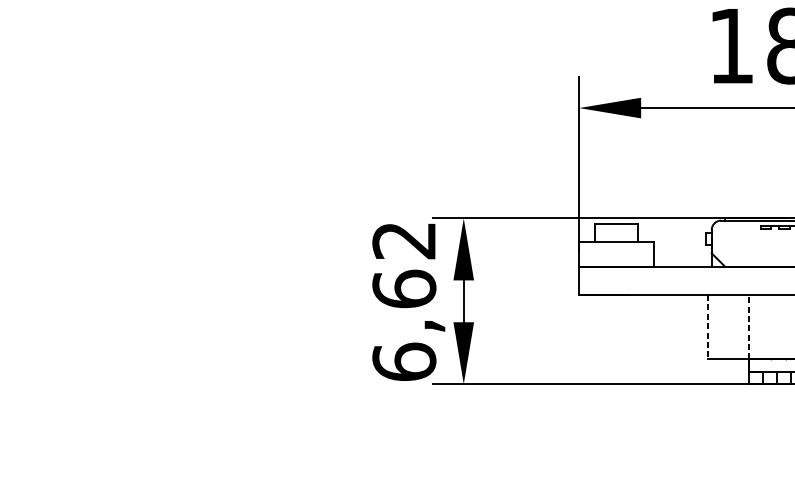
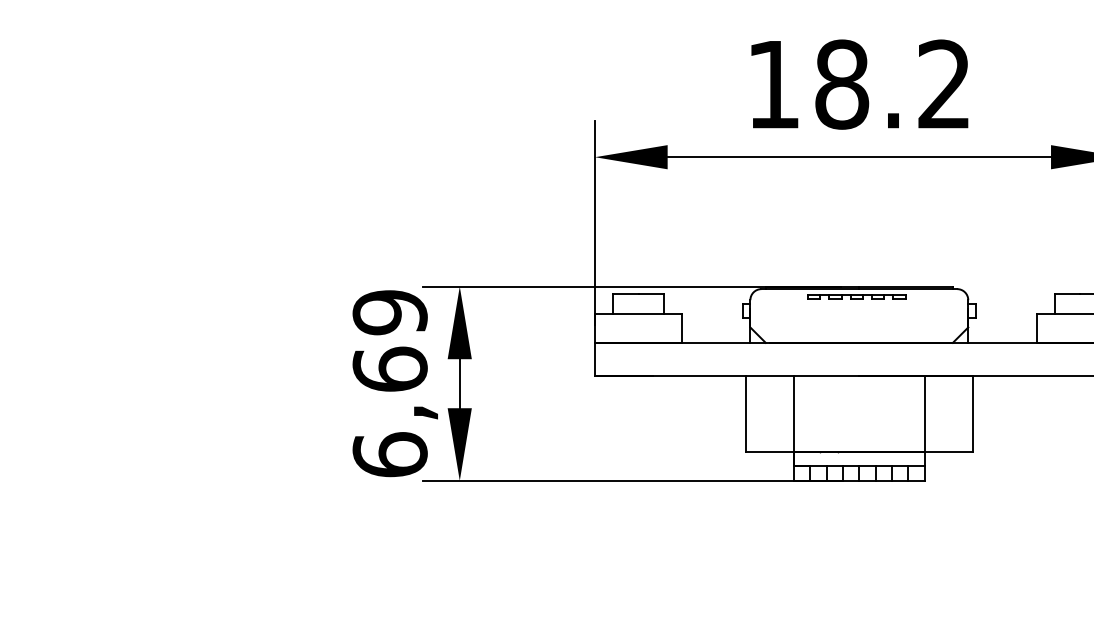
text: (403, 240) -> (389, 312), 6,62 -> 6,69
line: (708, 327) -> (746, 414), dashed -> solid
line: (748, 327) -> (793, 414), dashed -> solid

